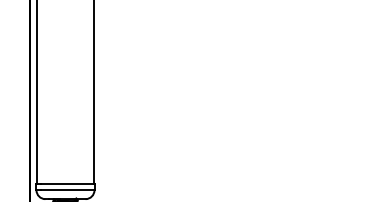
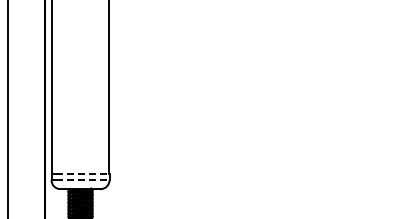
line: (67, 184) -> (82, 174), solid -> dashed
line: (67, 190) -> (82, 180), solid -> dashed

